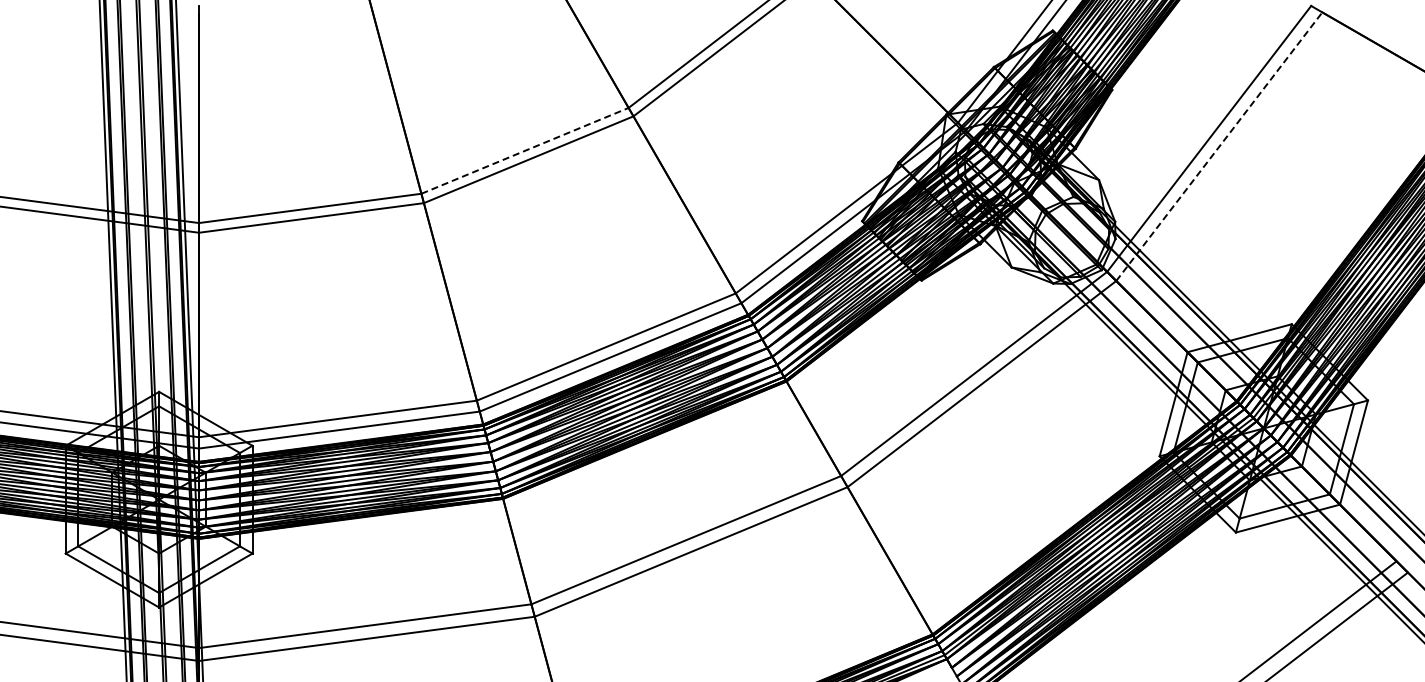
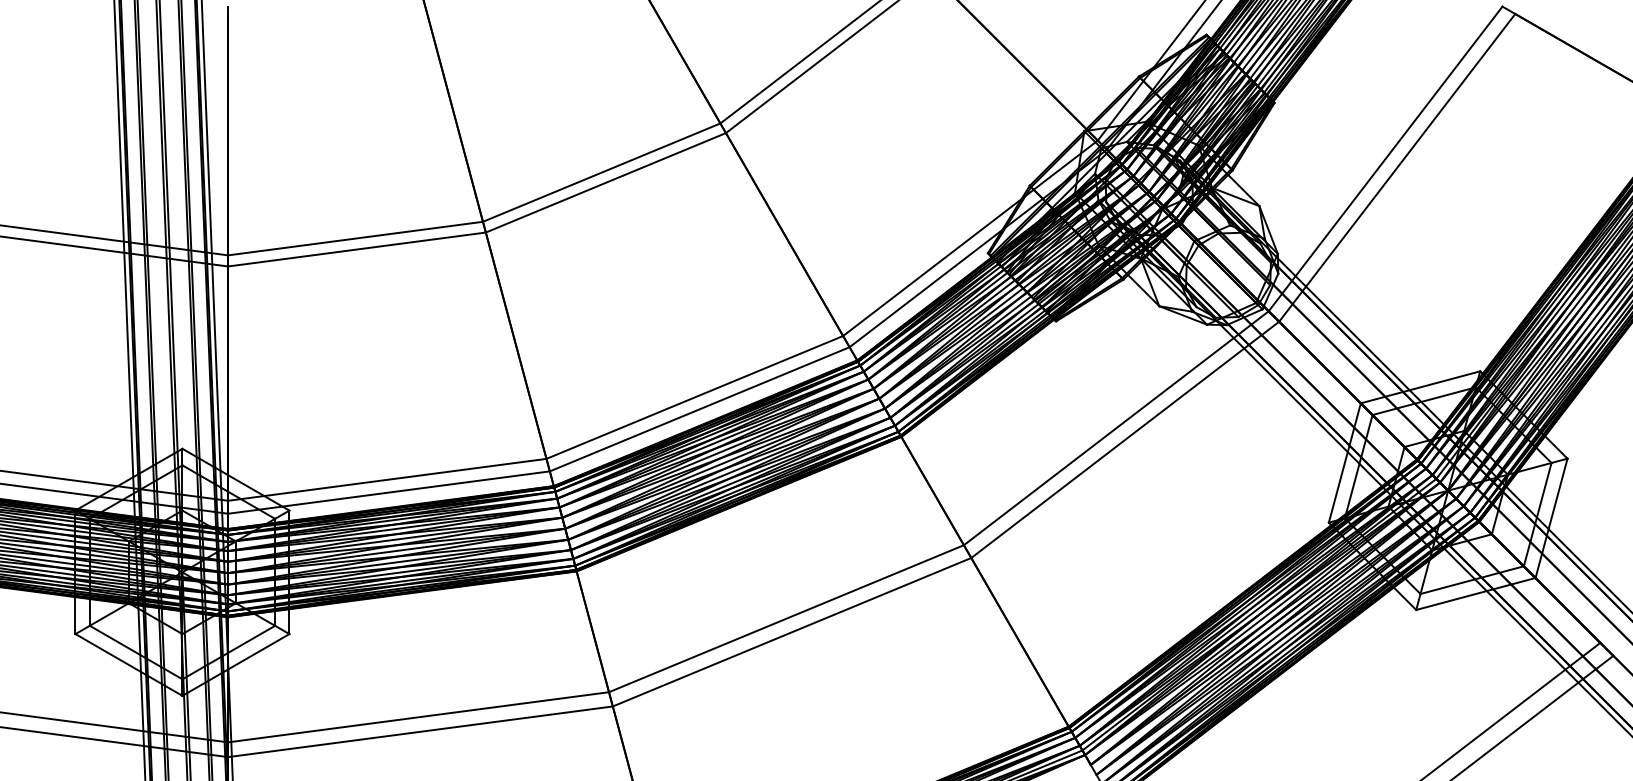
line: (1219, 146) -> (1397, 167), dashed -> solid
line: (525, 150) -> (602, 172), dashed -> solid

